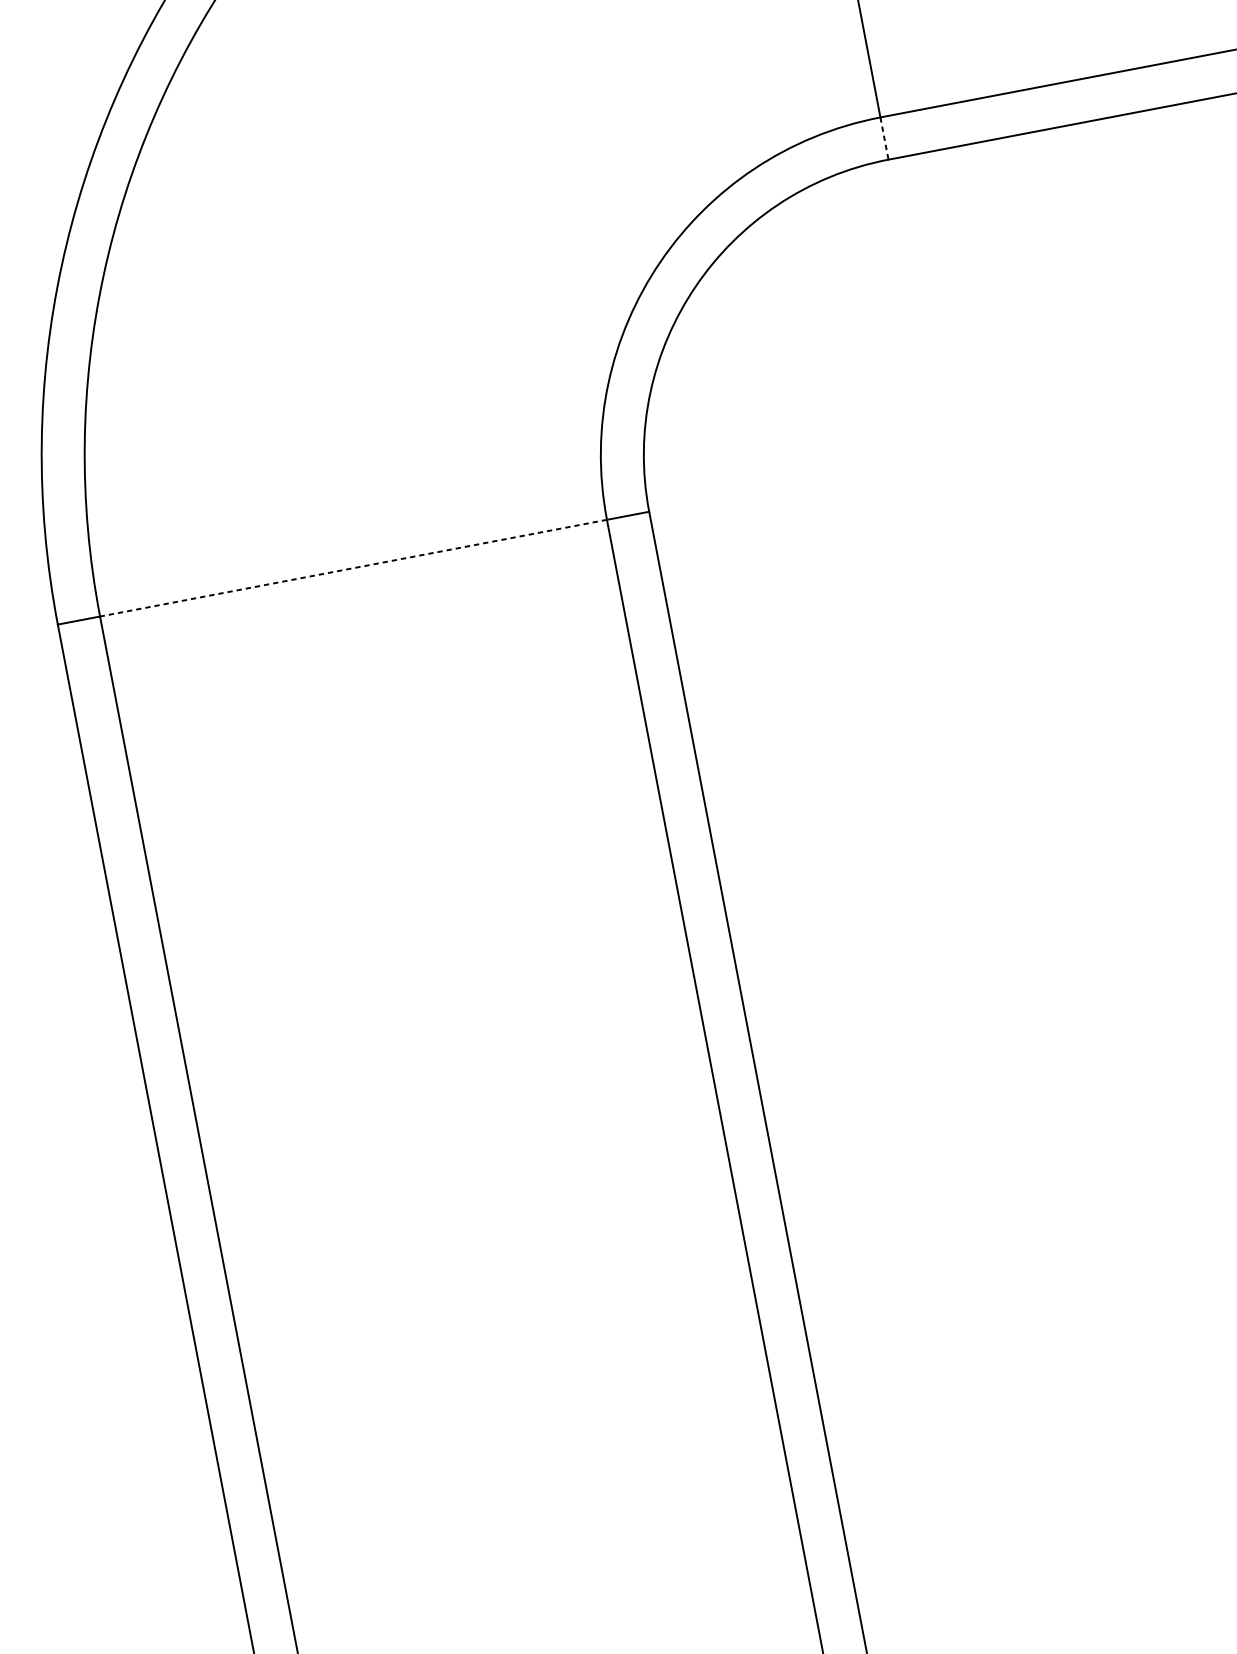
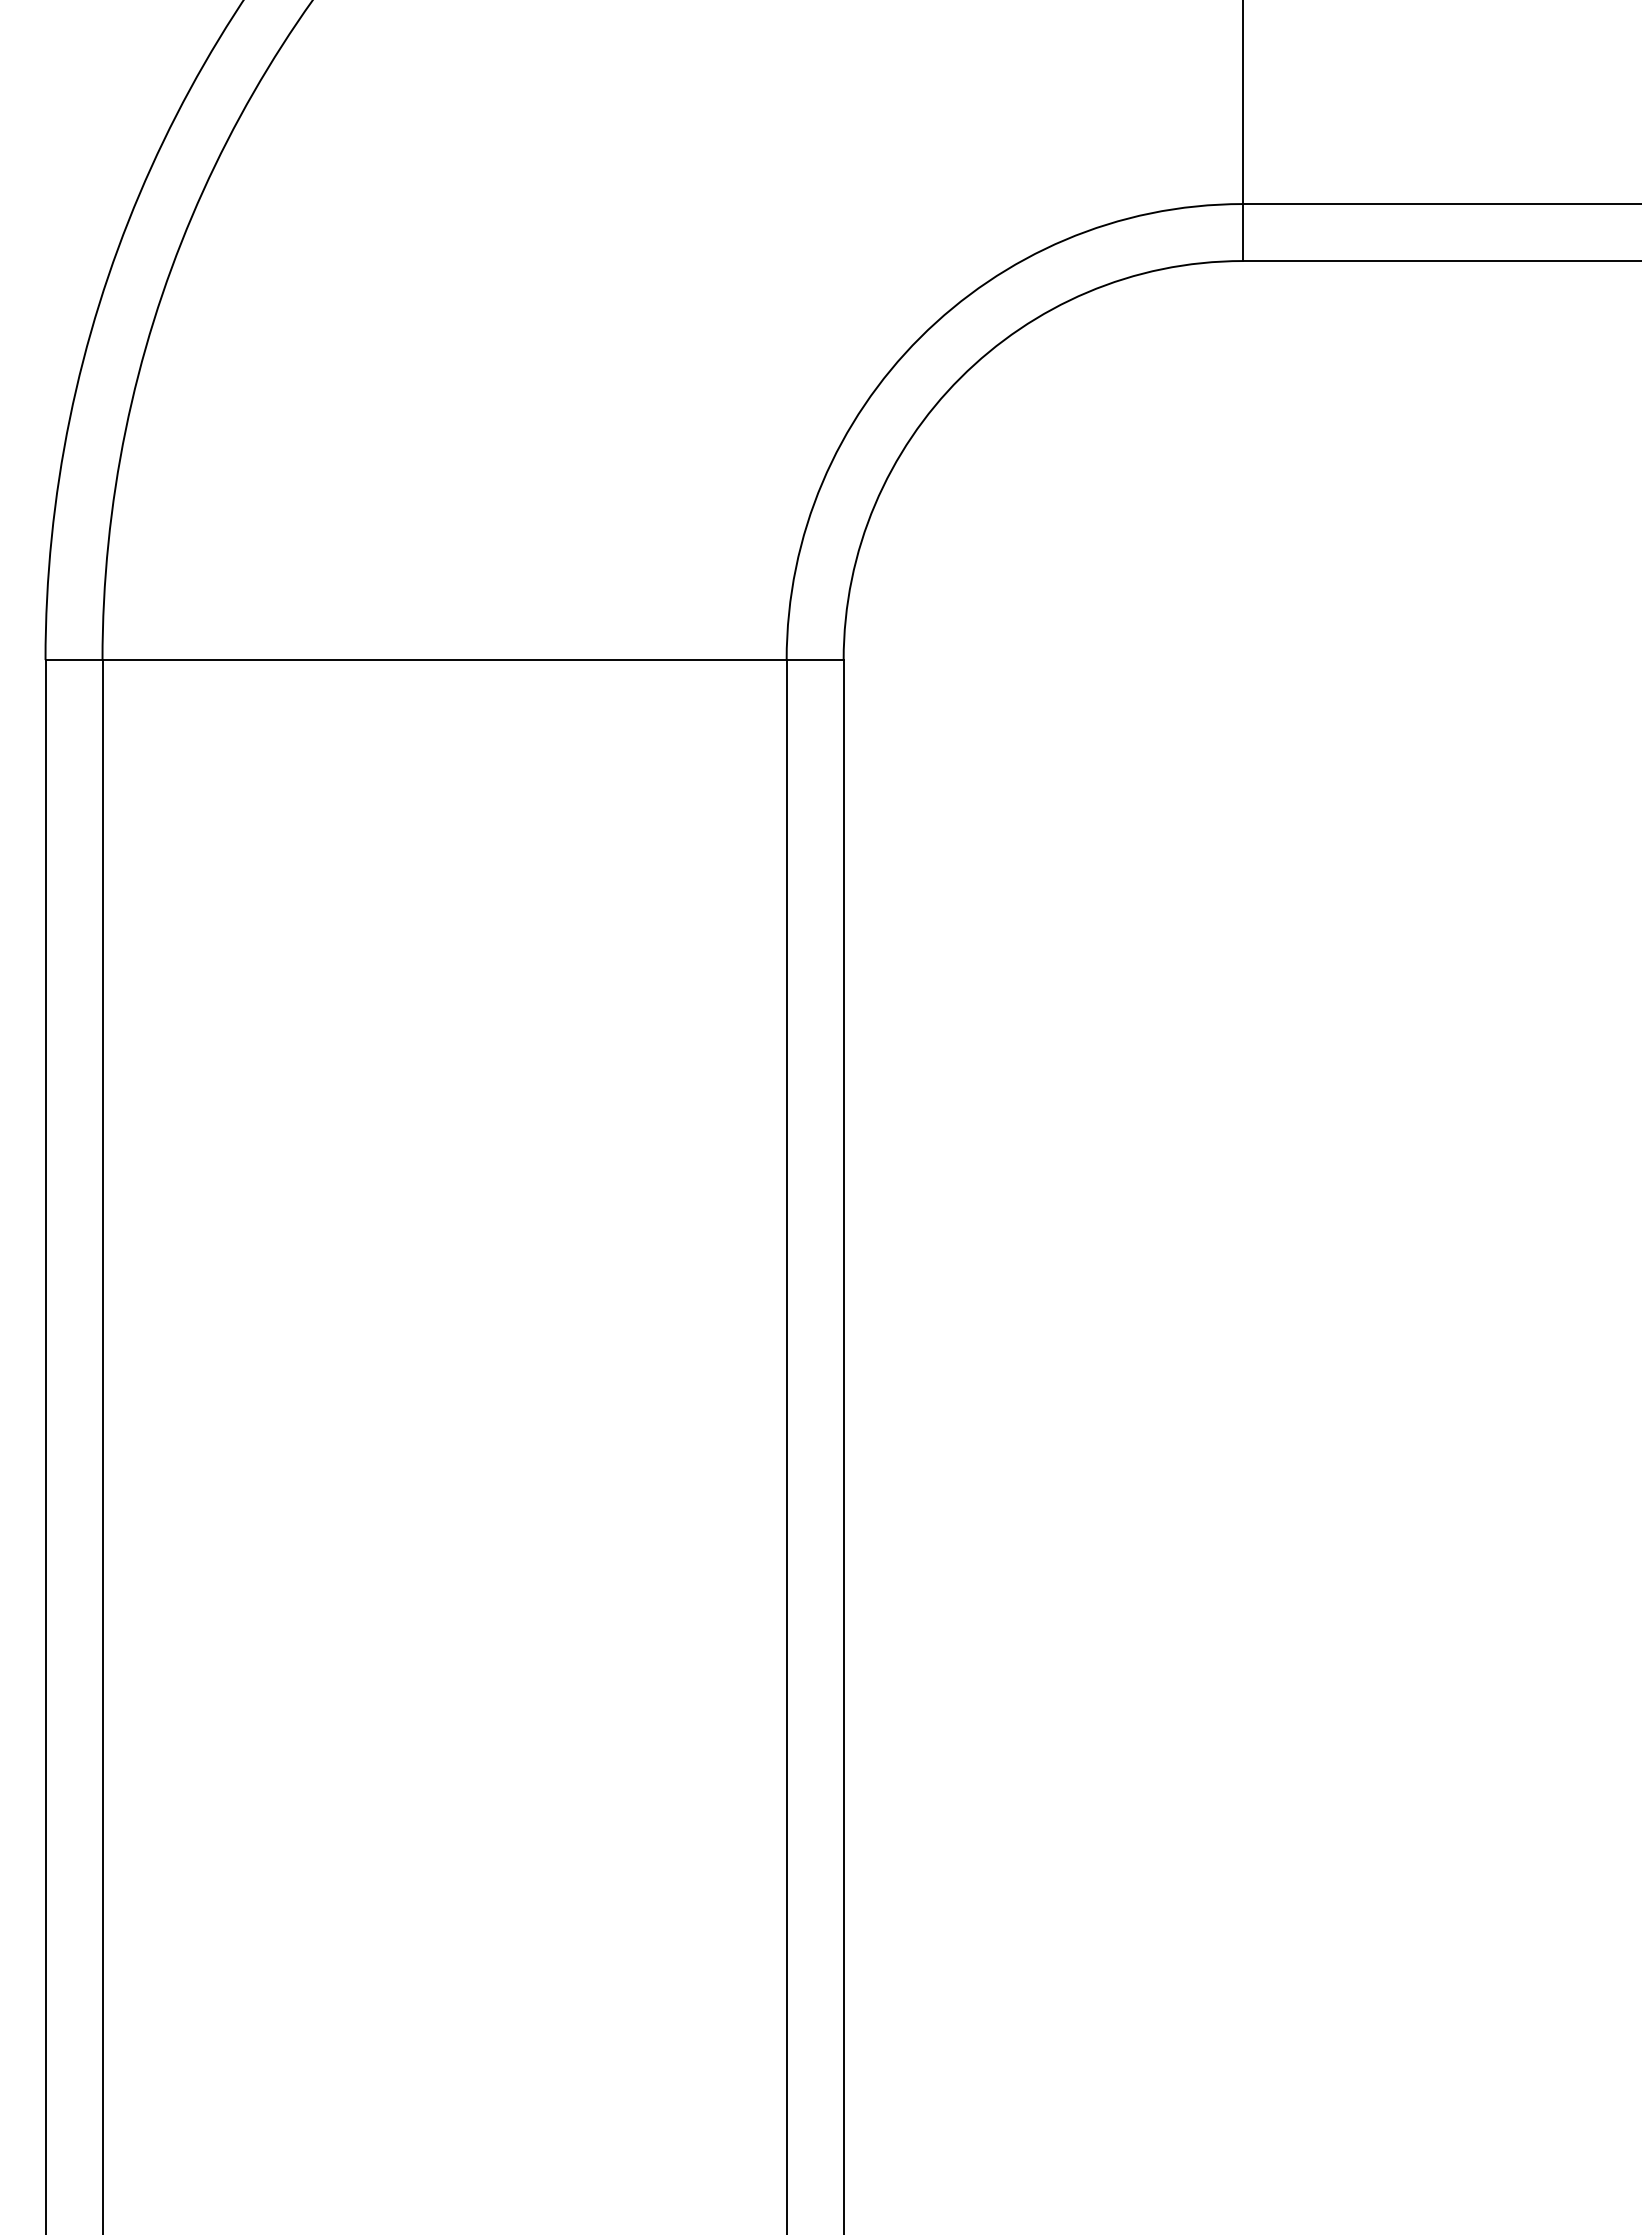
line: (884, 138) -> (1242, 232), dashed -> solid
line: (353, 568) -> (444, 660), dashed -> solid

